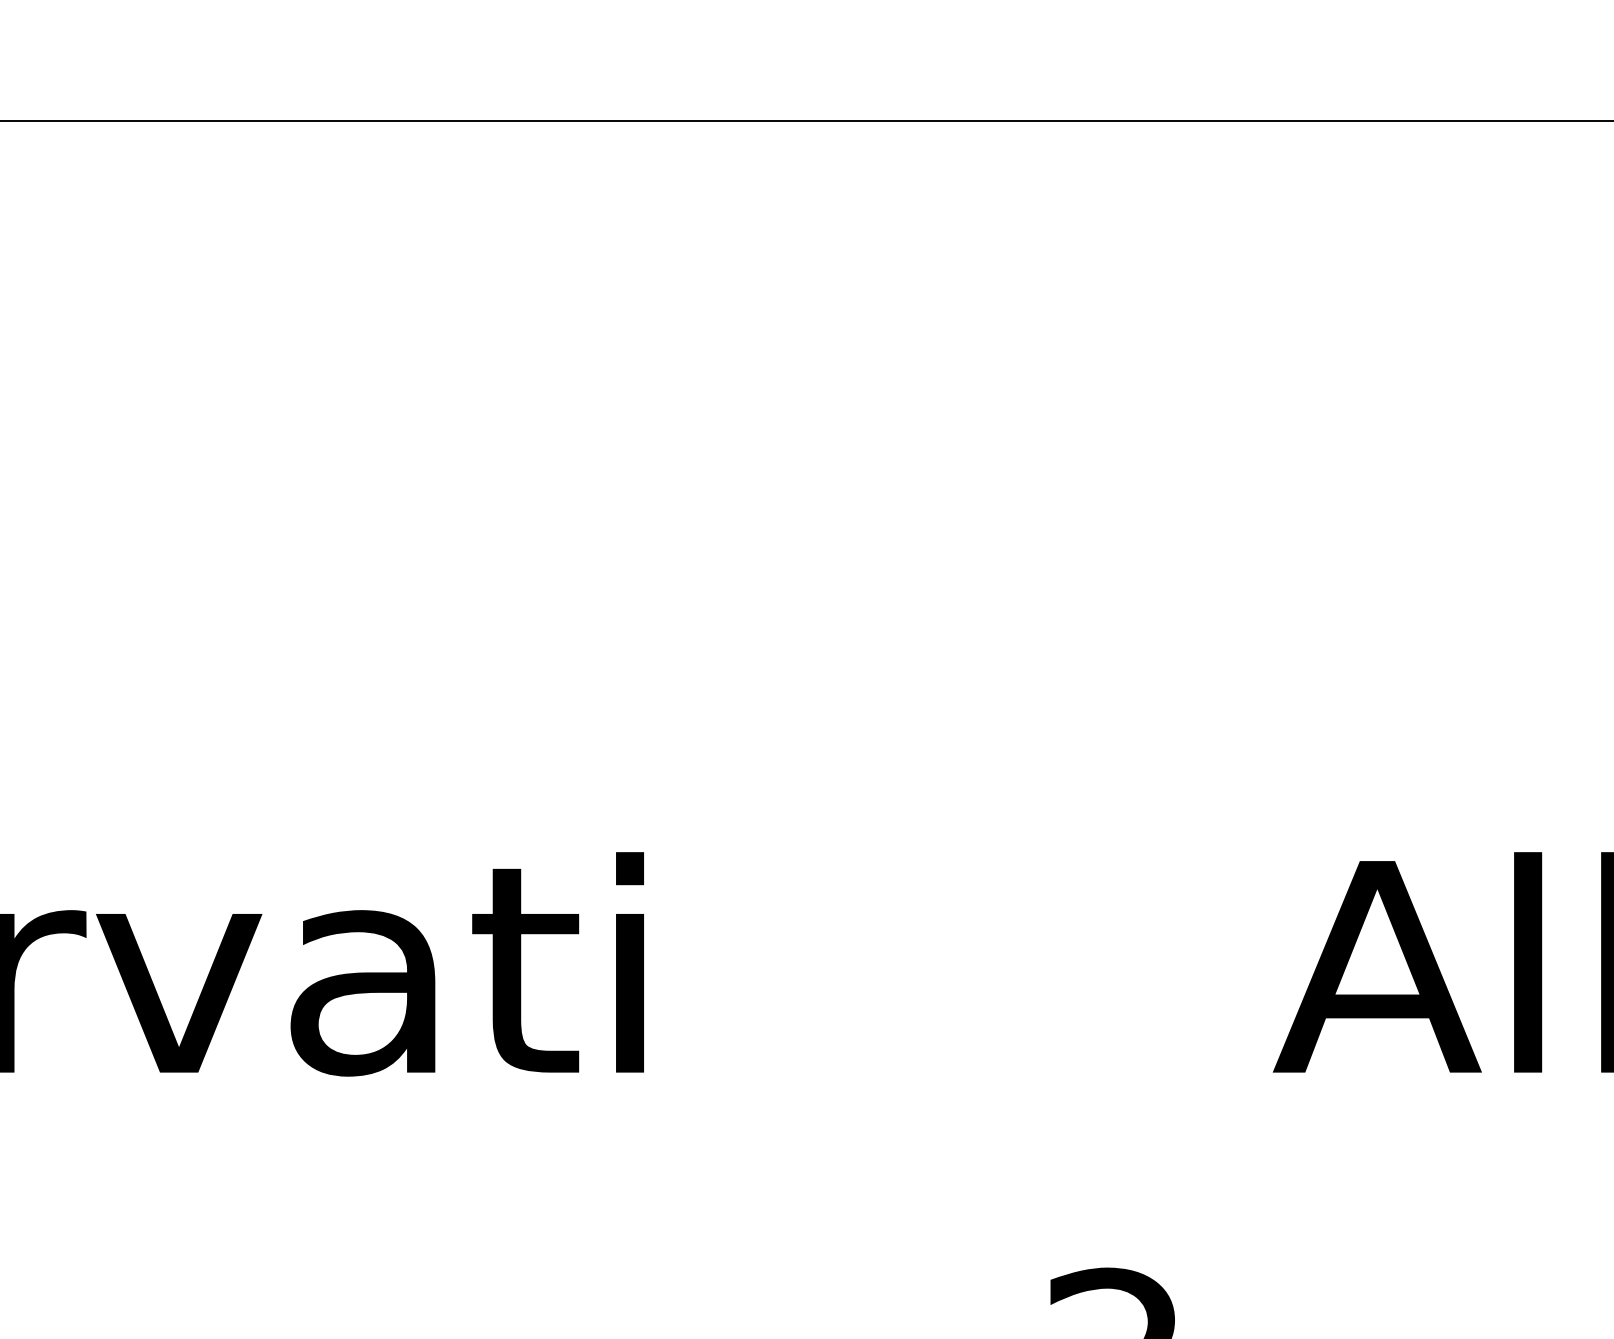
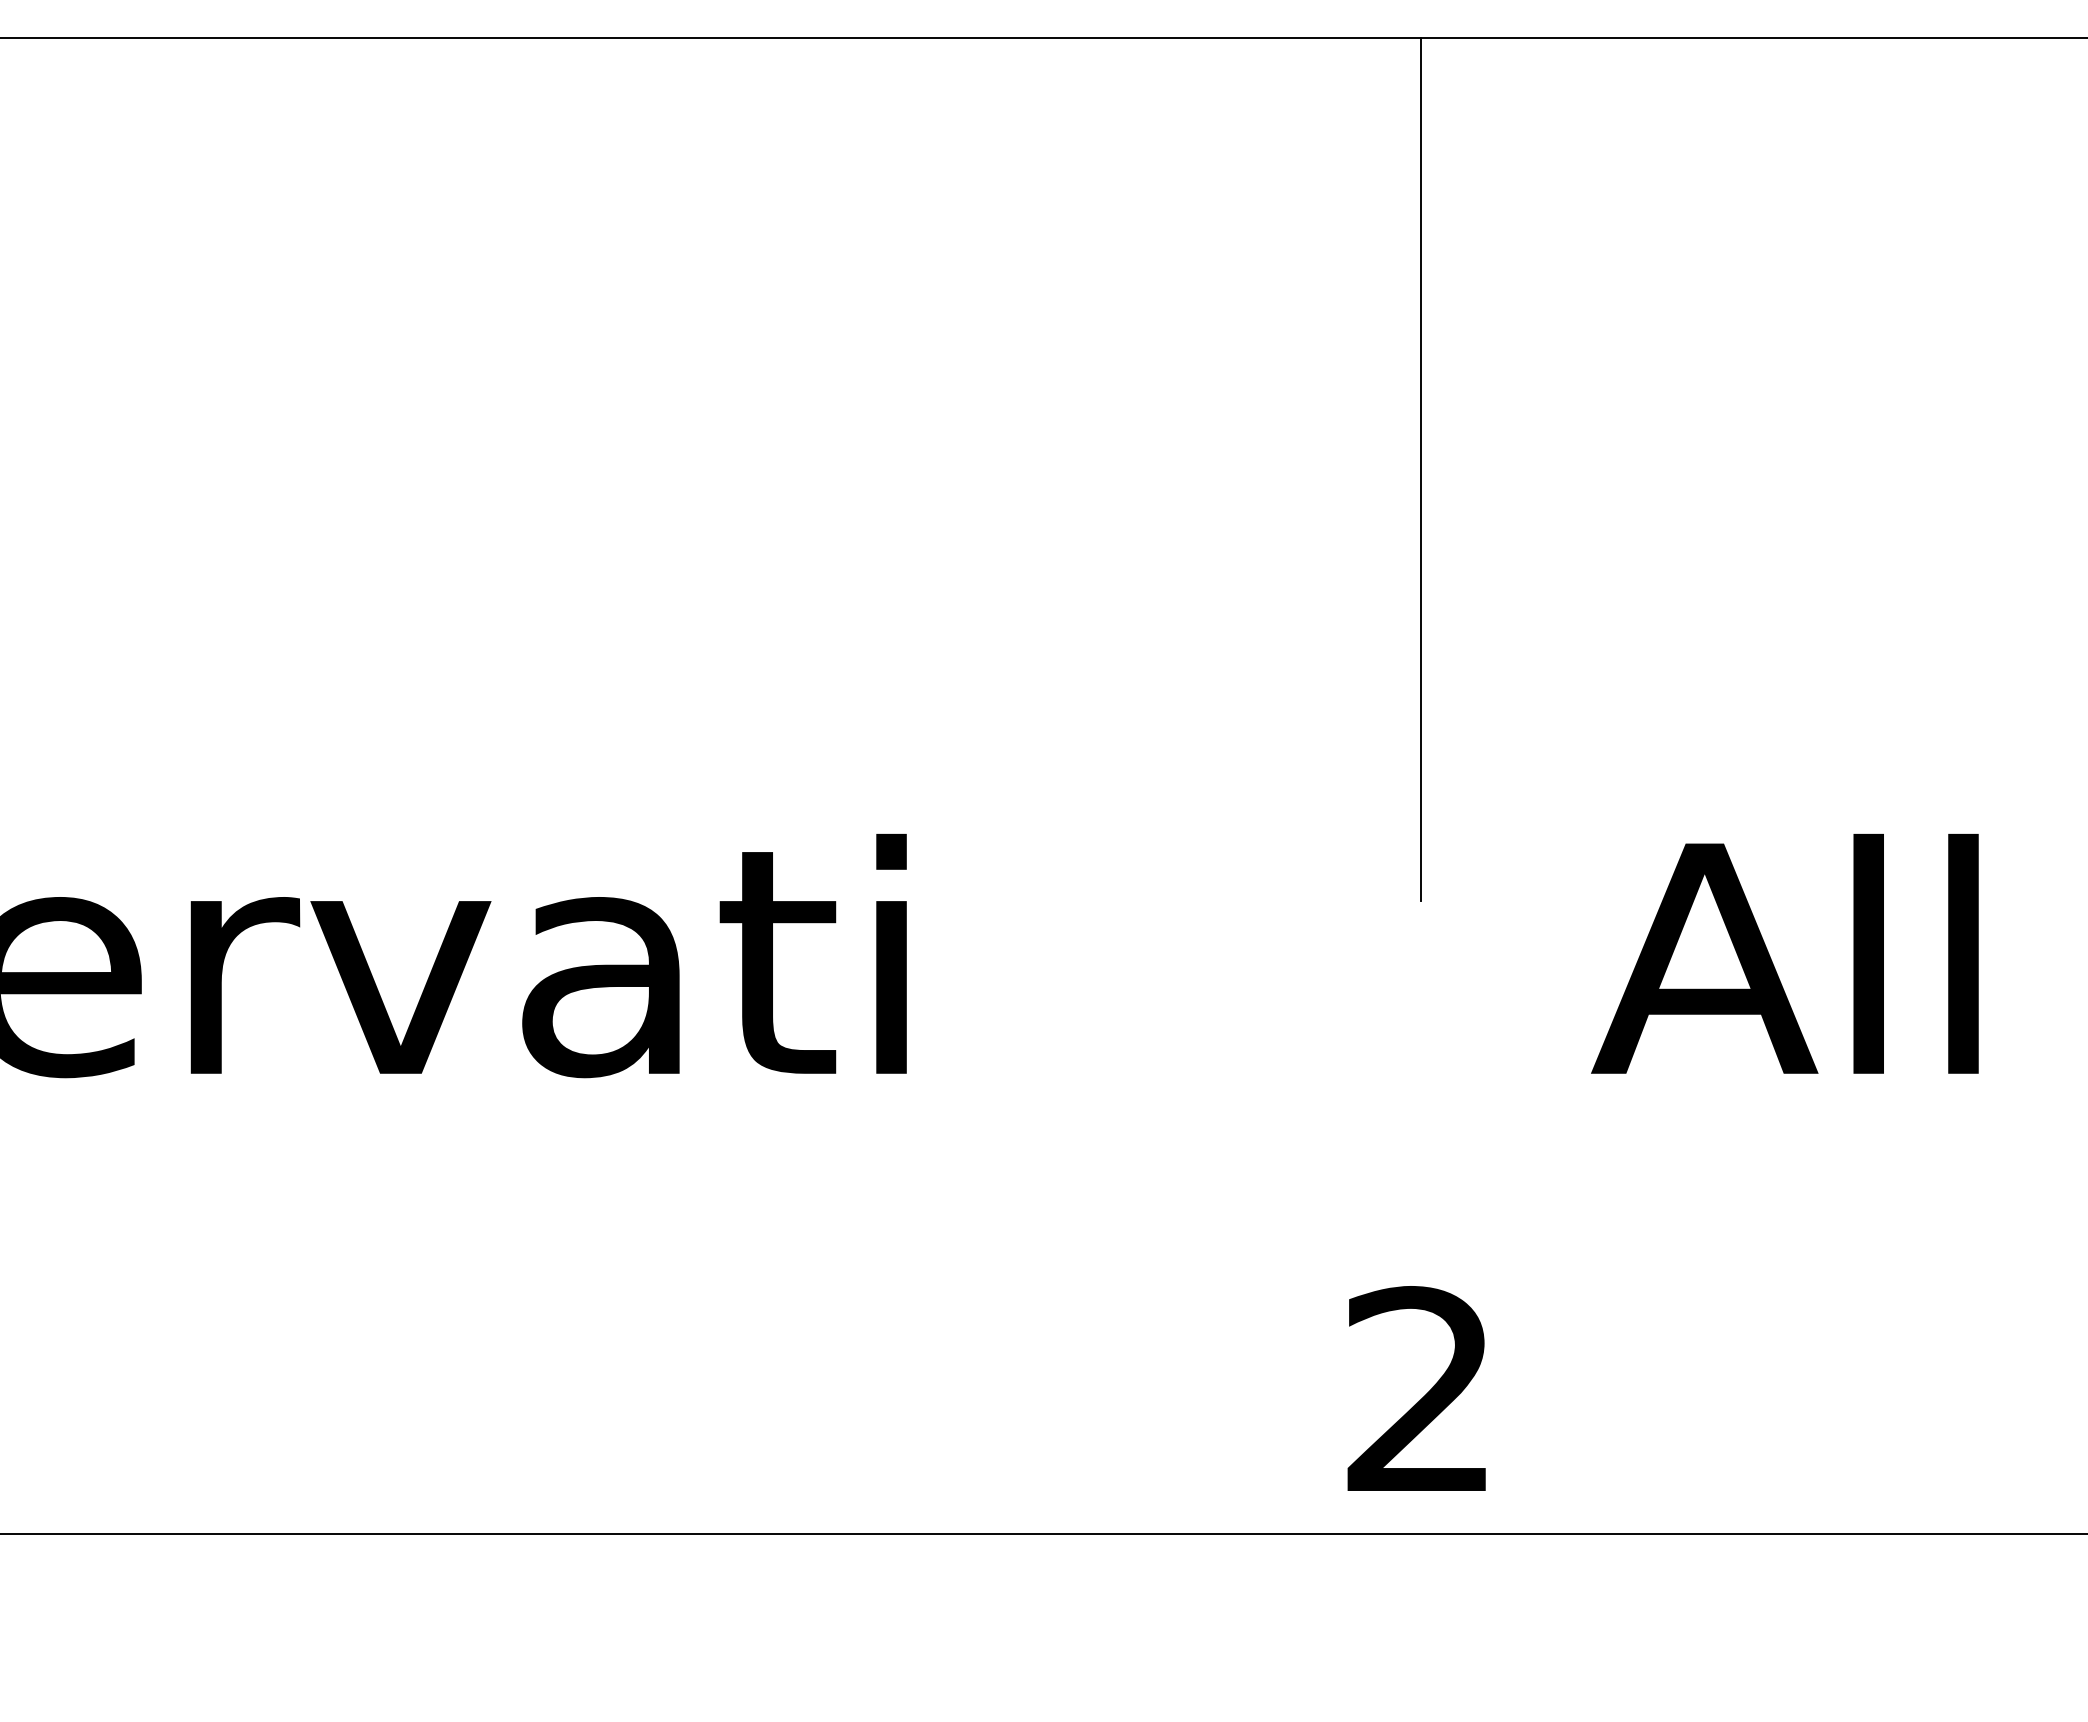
line: (1116, 517) -> (1420, 469), added

